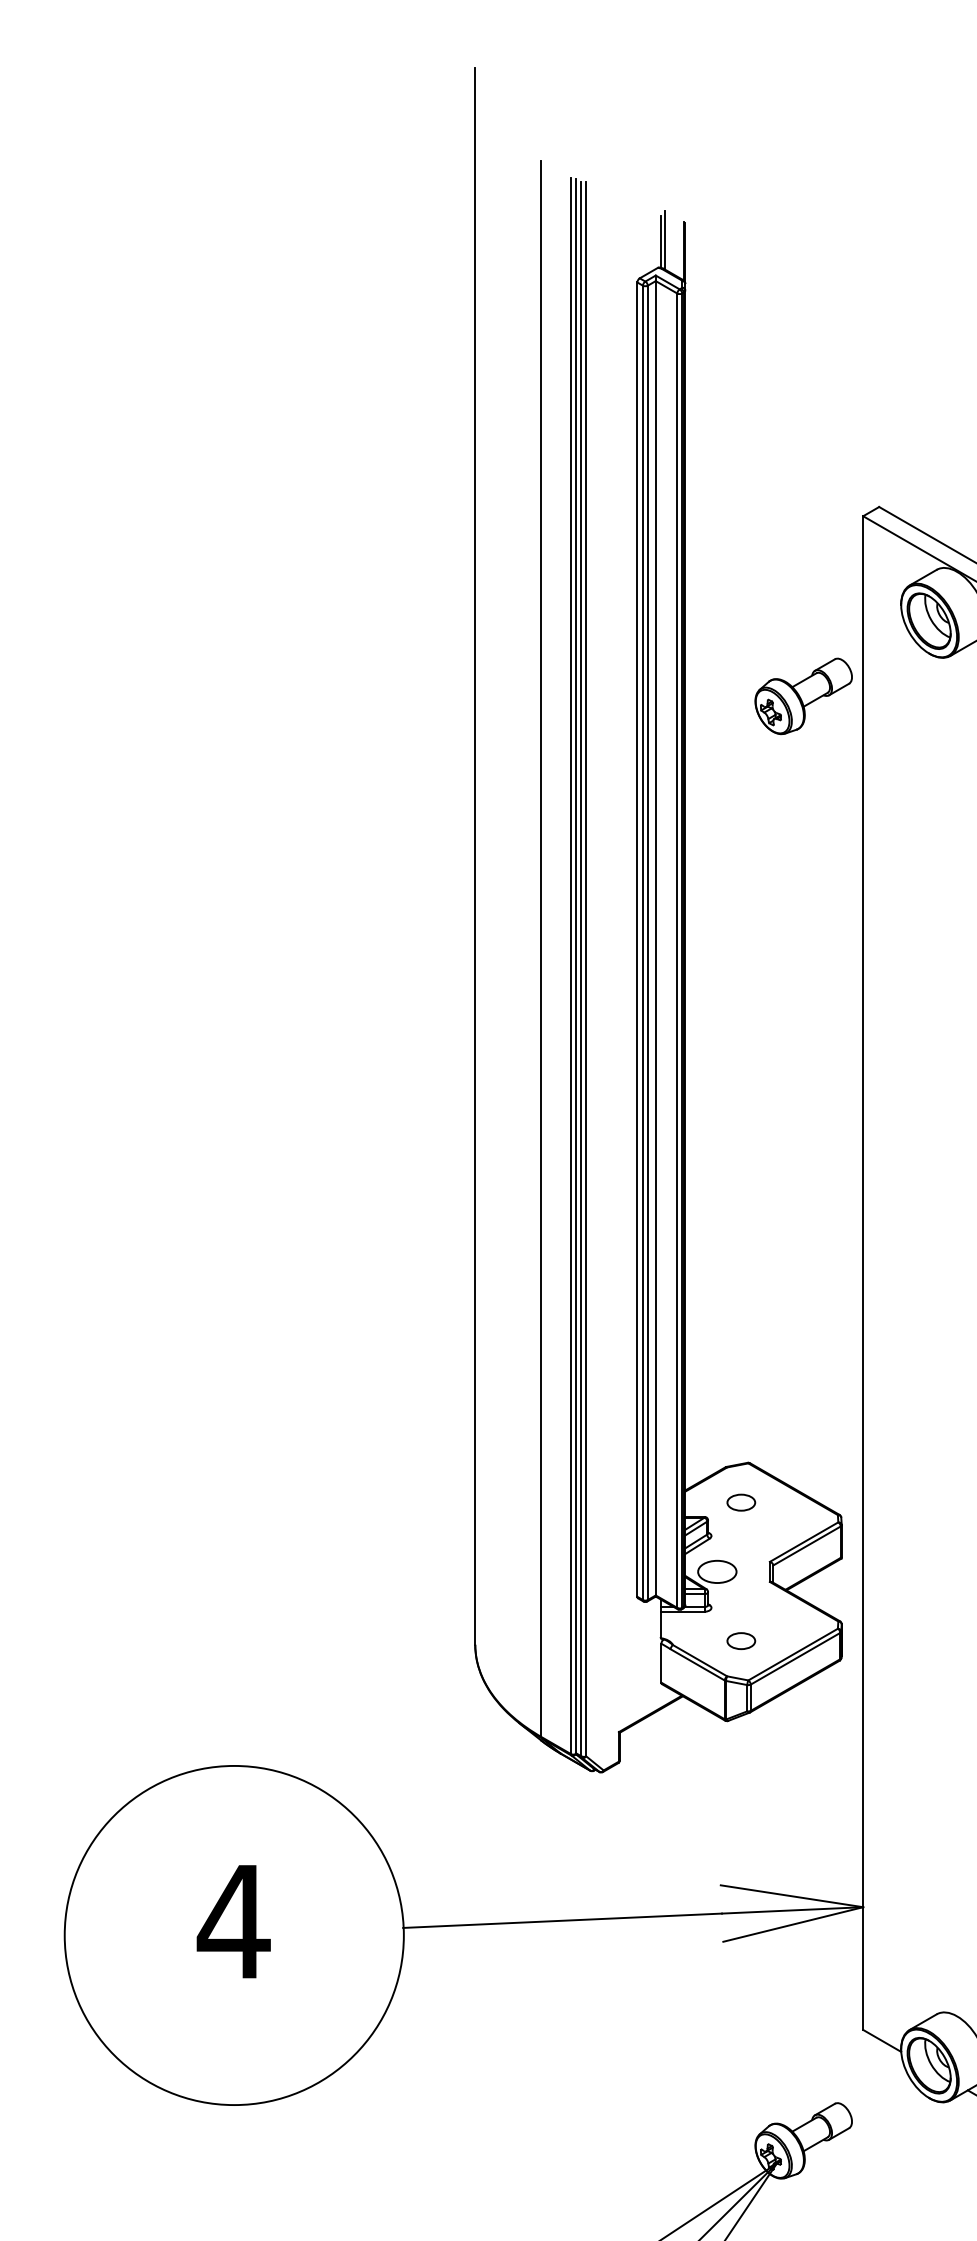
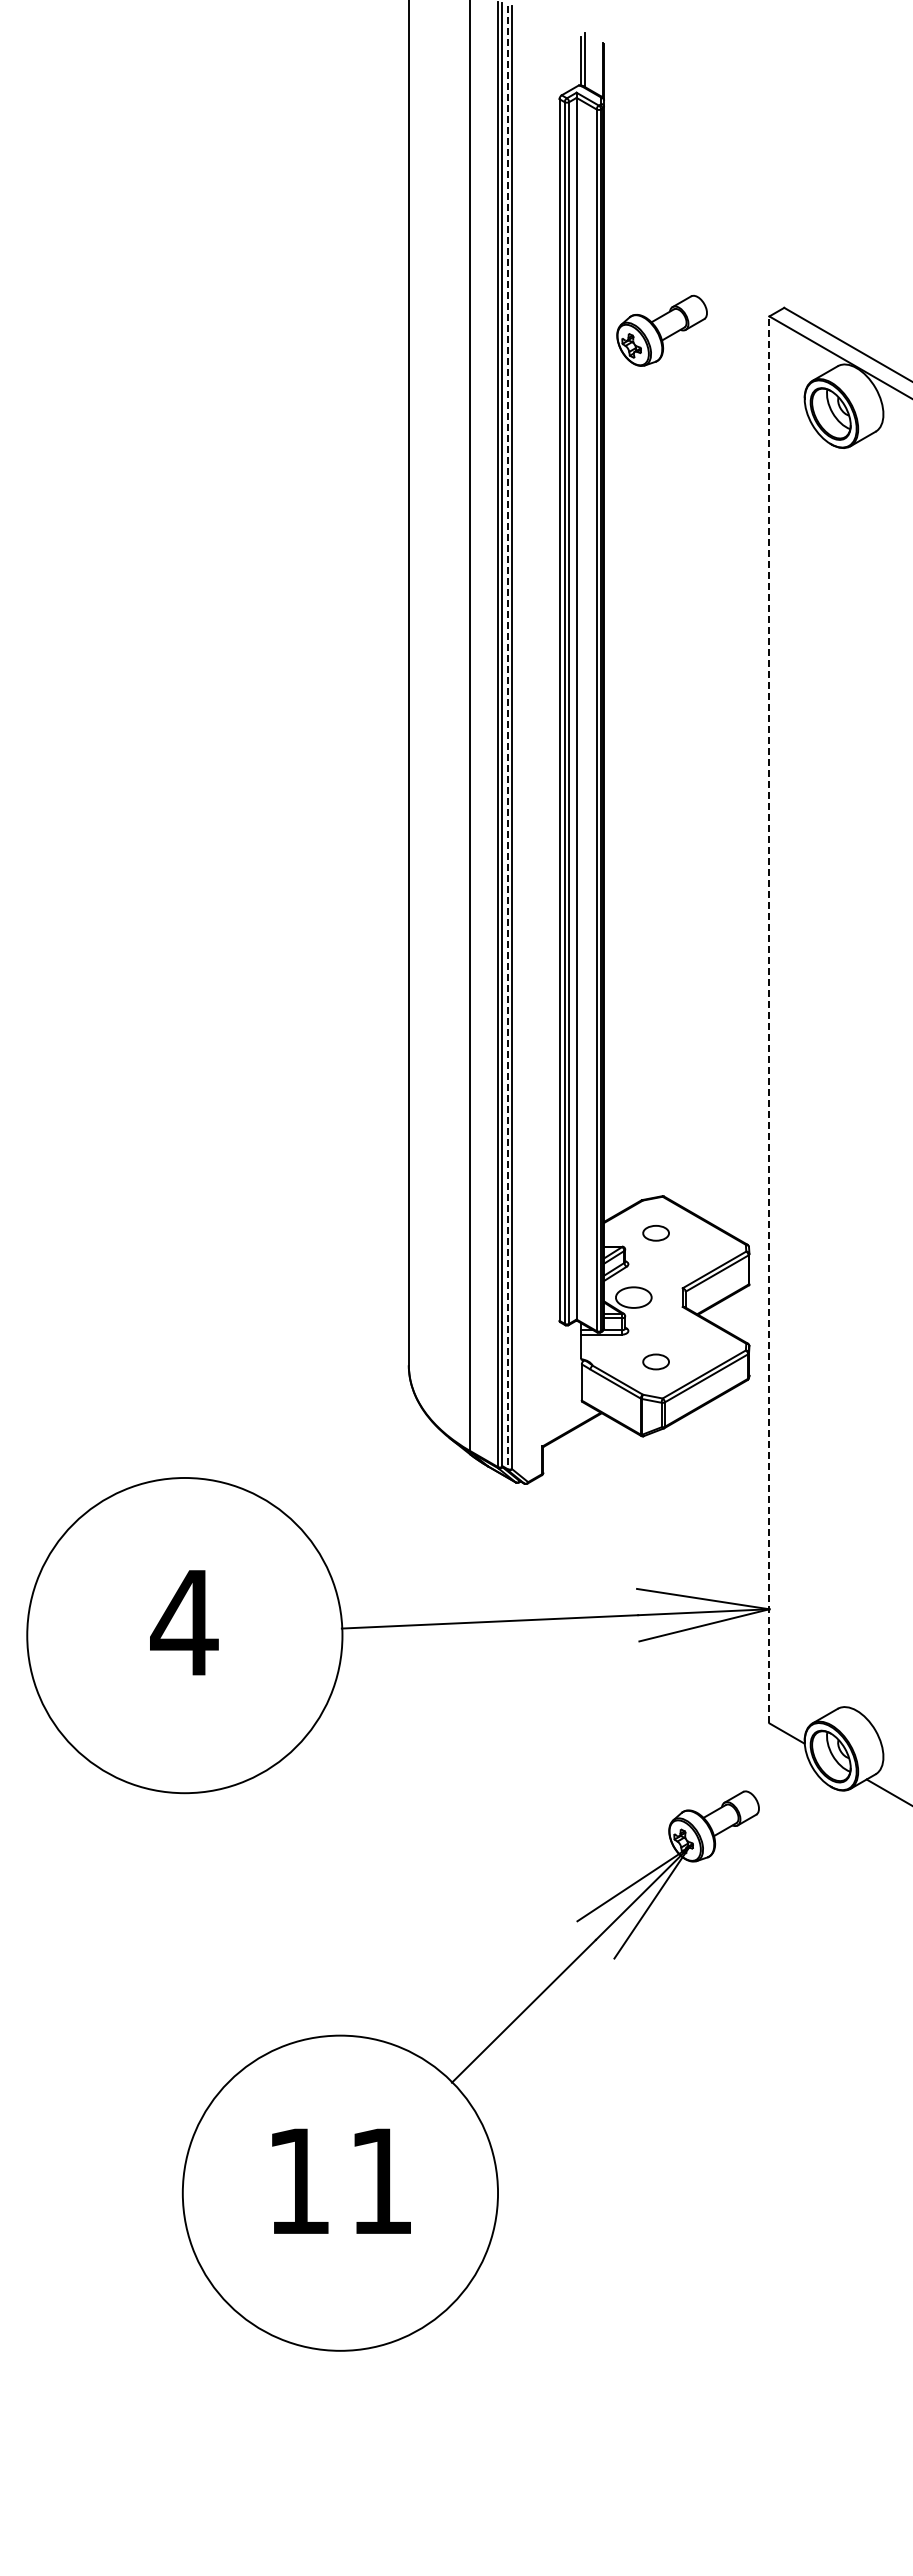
part: (803, 695) -> (661, 330), moved
line: (581, 969) -> (507, 737), solid -> dashed
line: (863, 1272) -> (769, 1019), solid -> dashed

